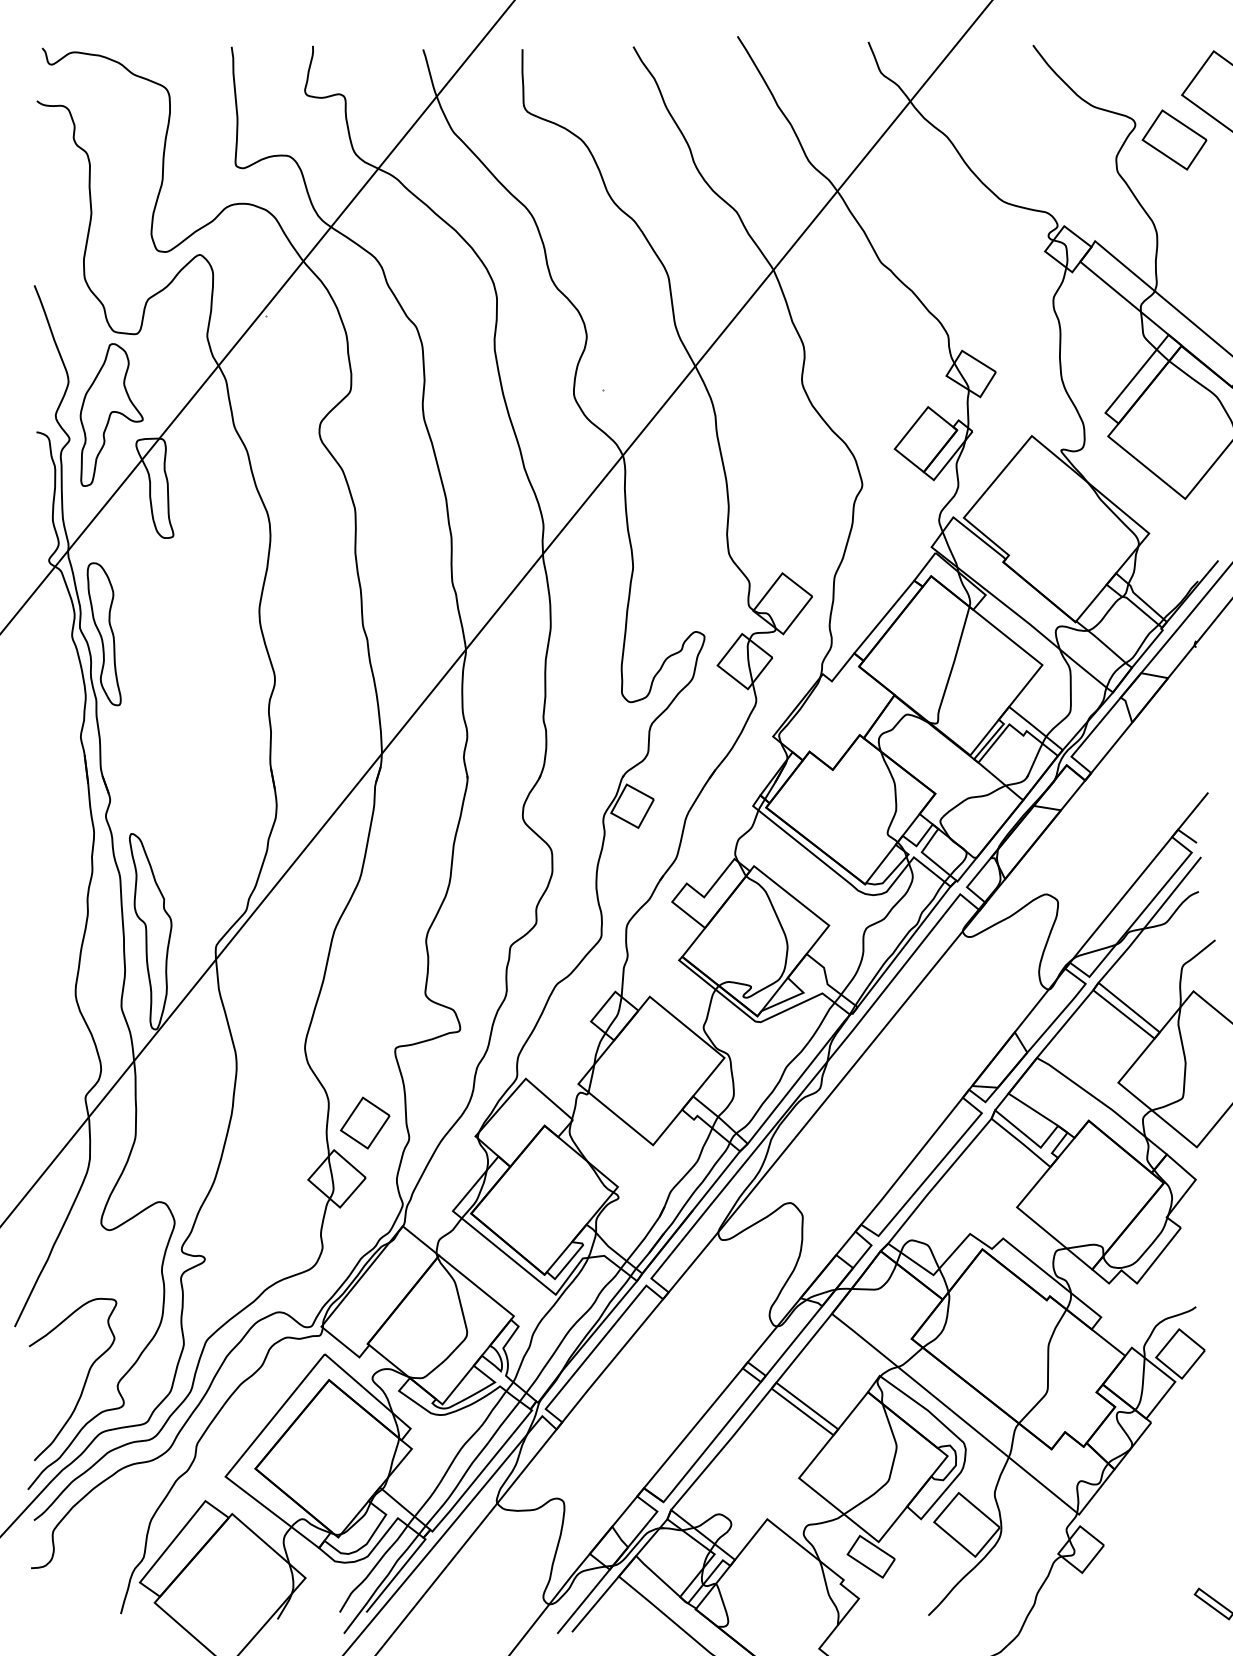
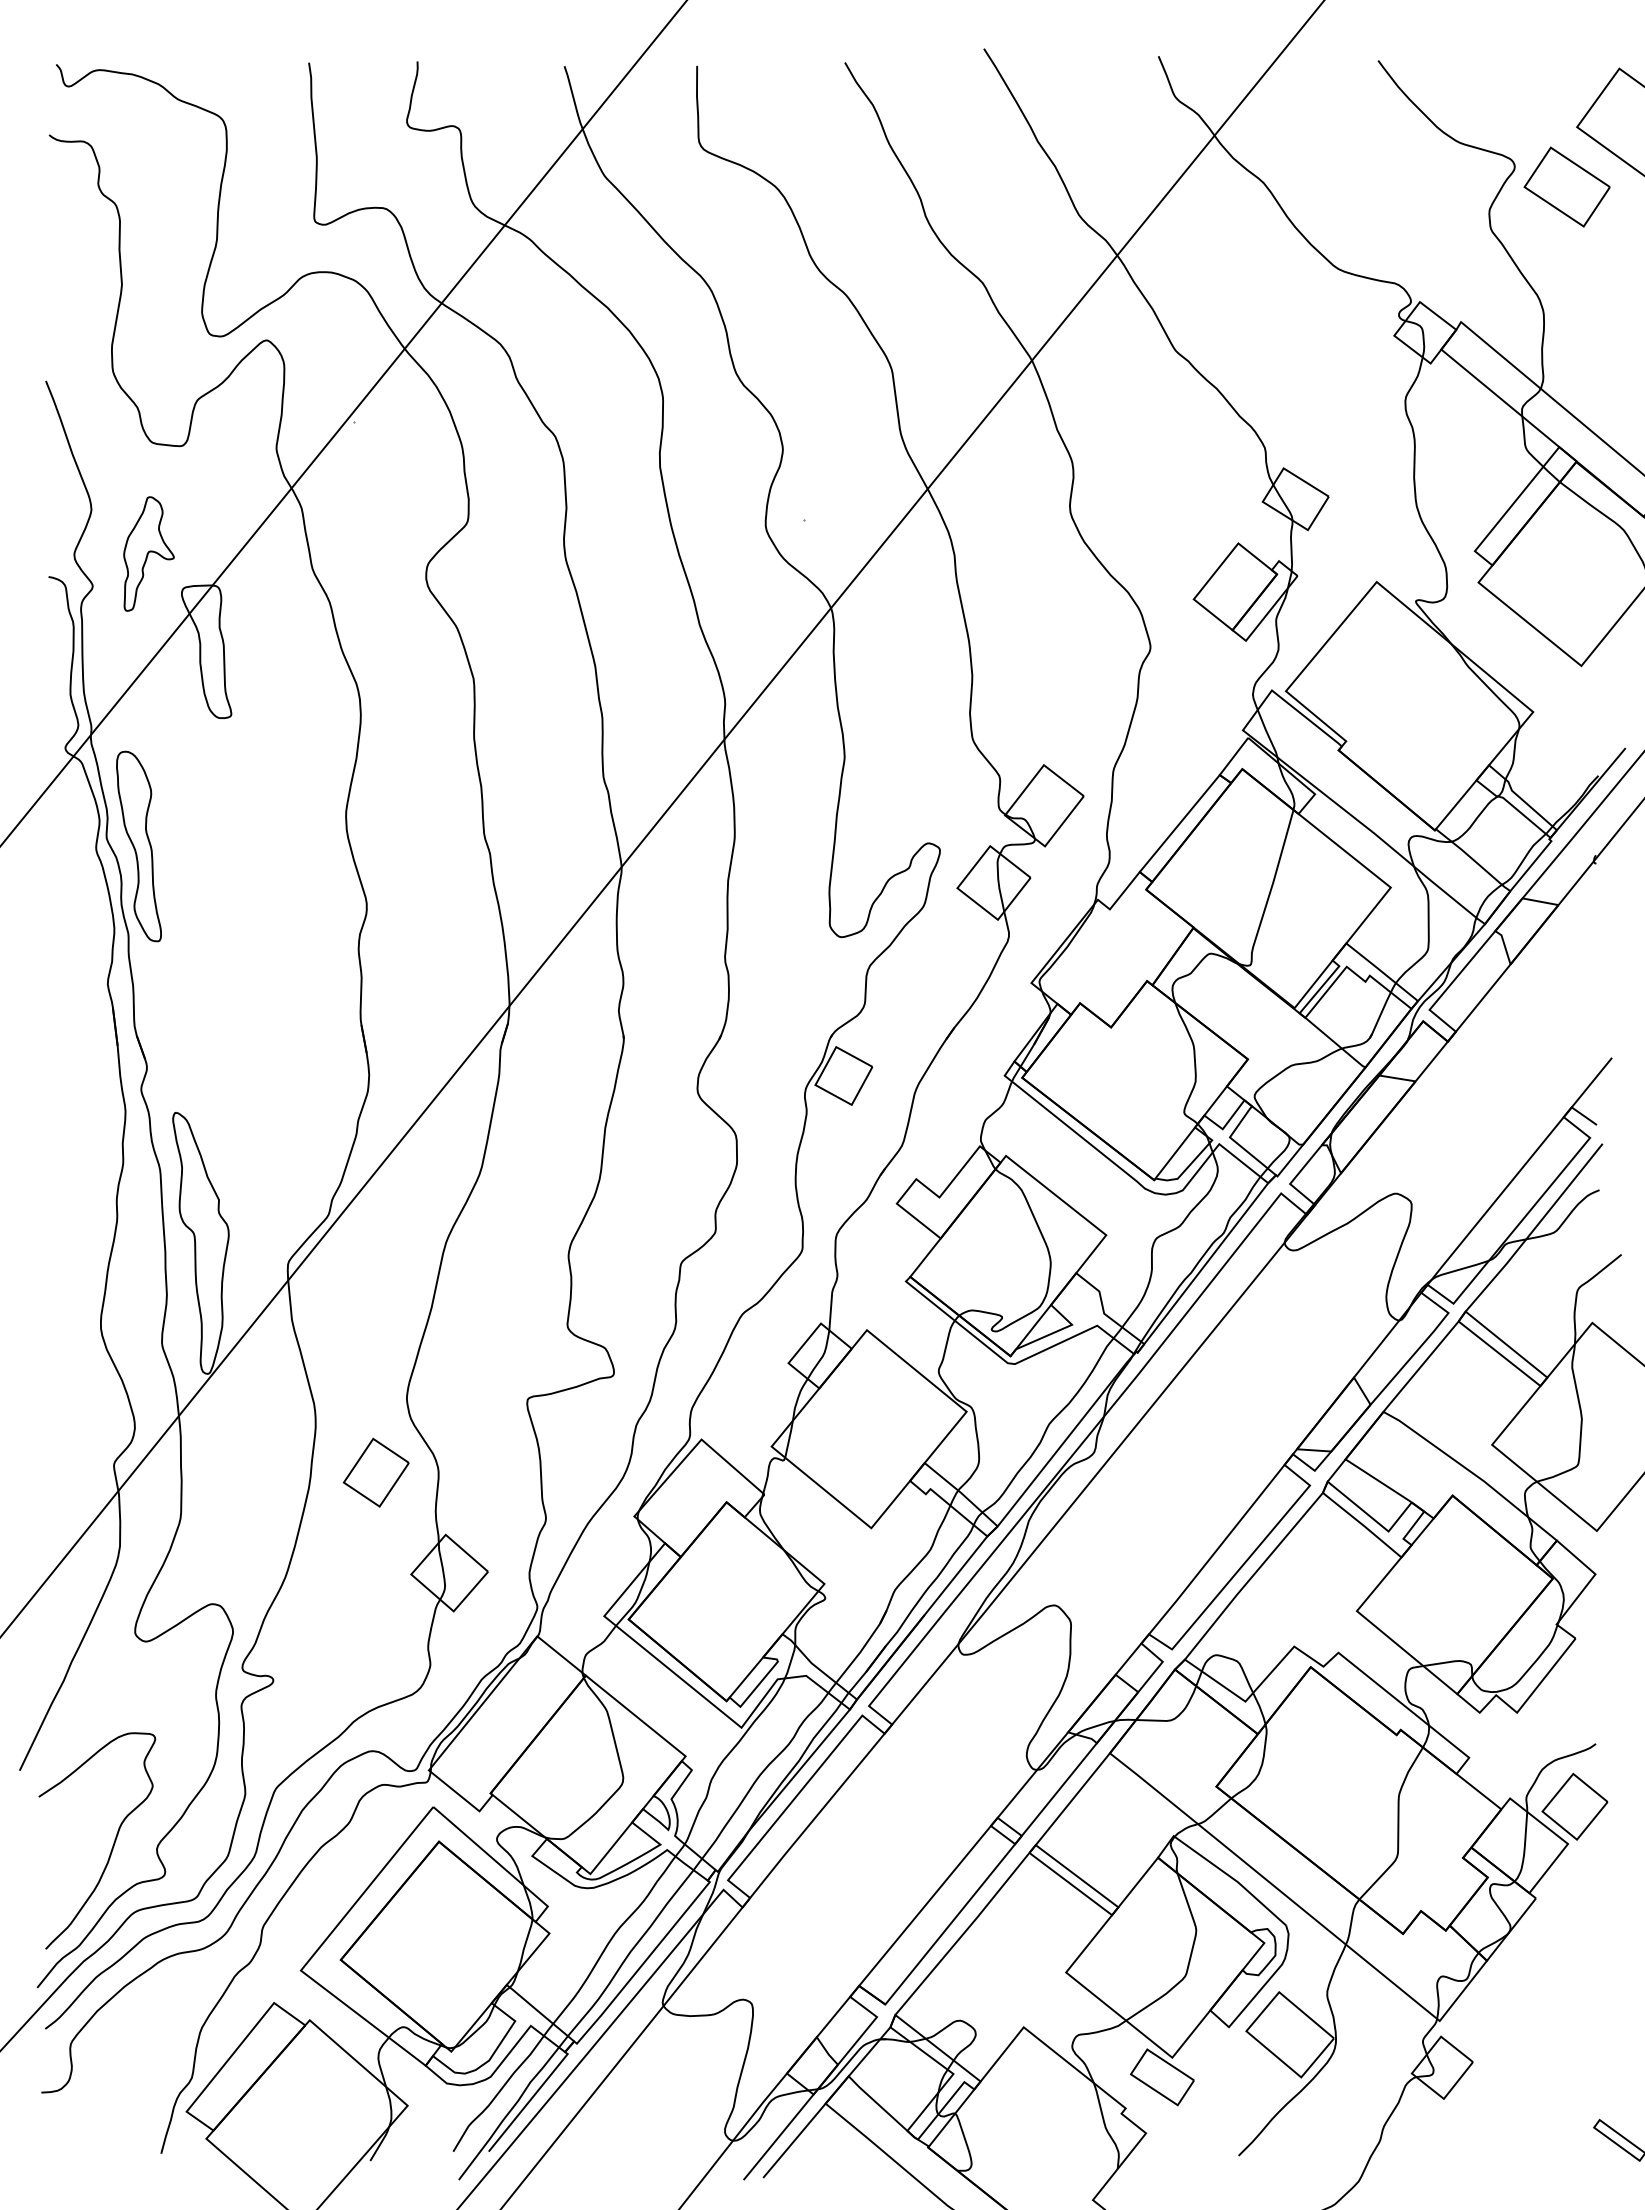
part: (111, 414) -> (148, 553), size x0.6
part: (364, 1122) -> (375, 1472), moved

